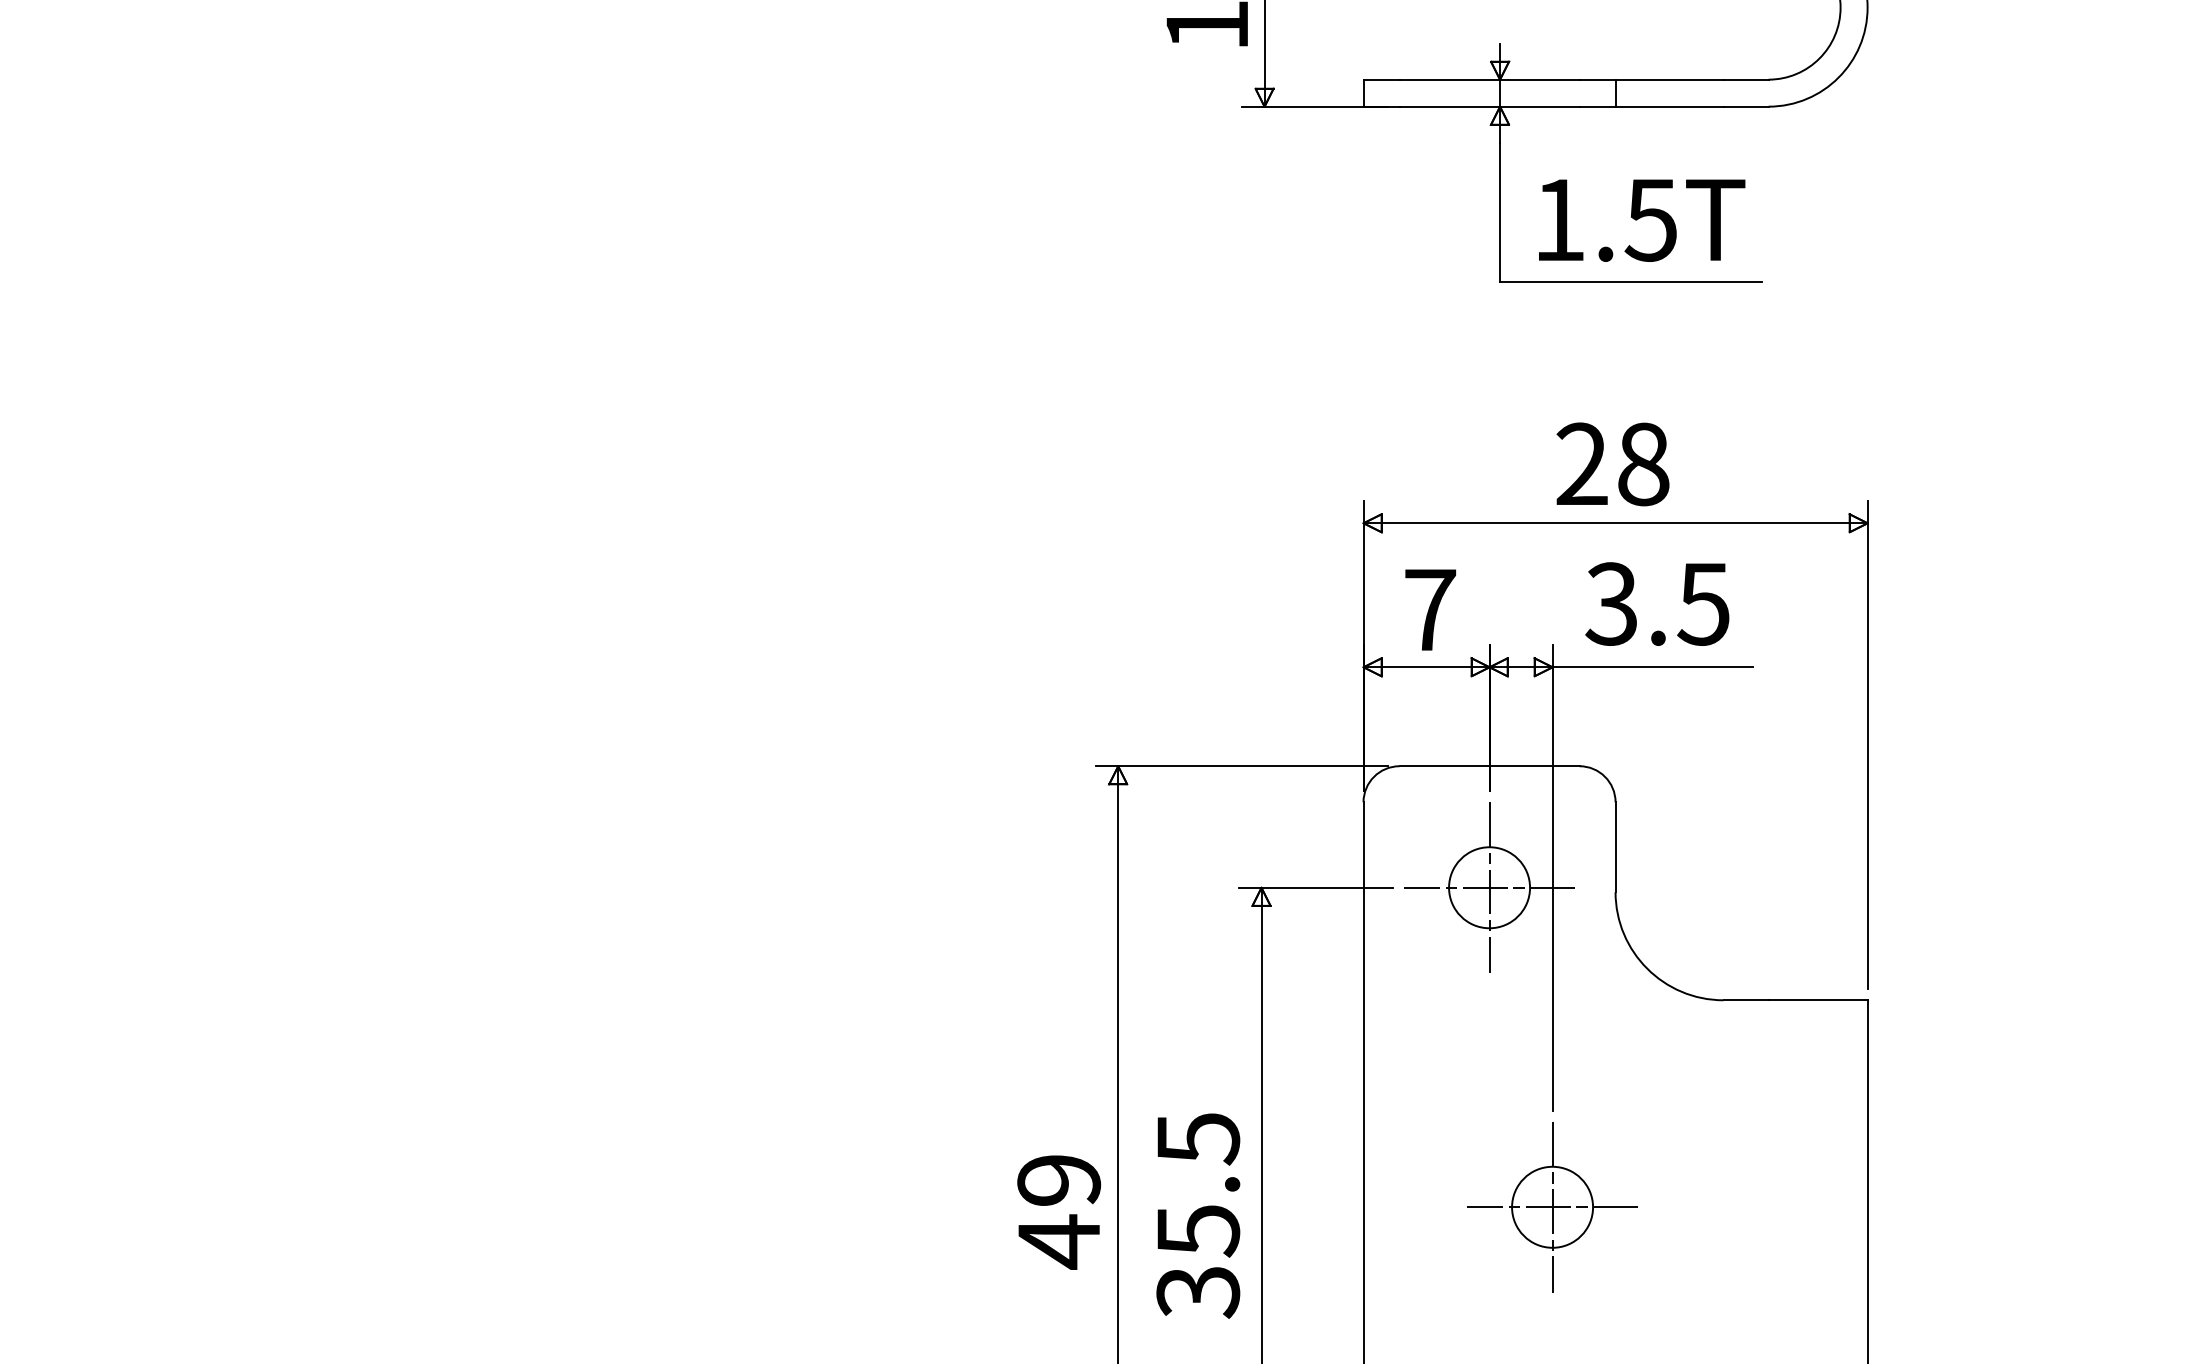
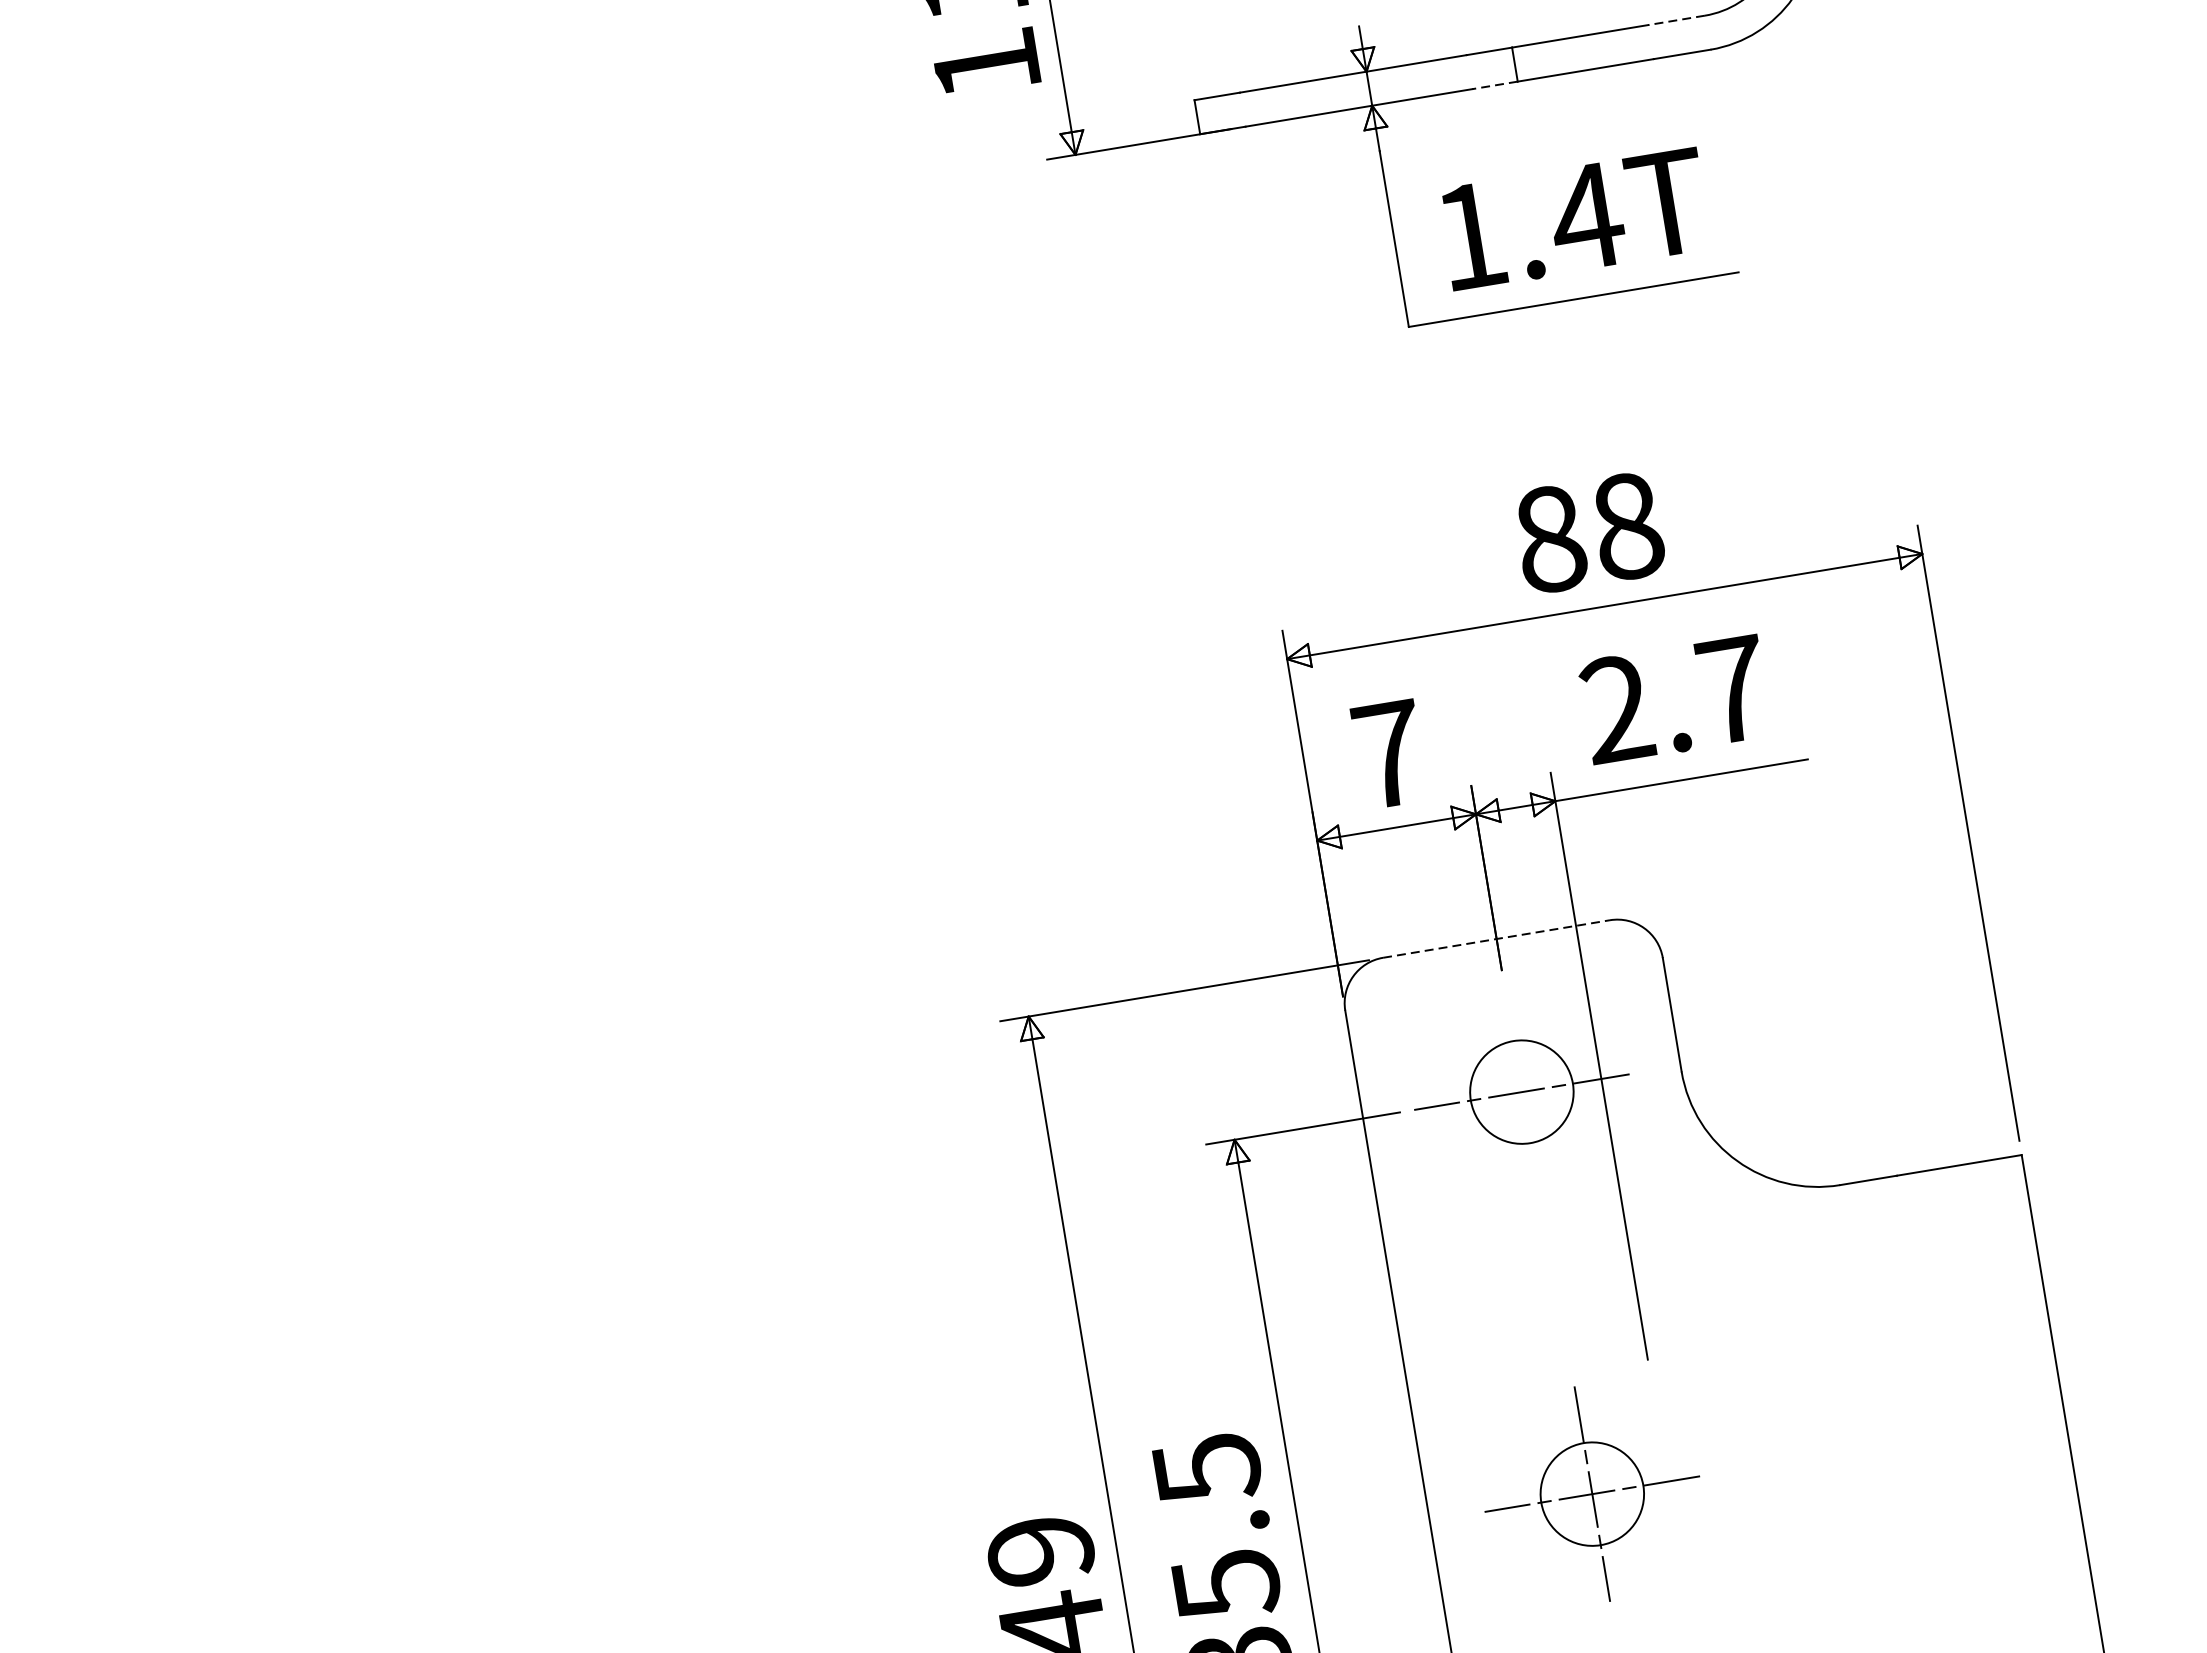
line: (1746, 79) -> (1677, 20), solid -> dashed
line: (1597, 106) -> (1494, 85), solid -> dashed
text: (1651, 220) -> (1586, 217), 1.5T -> 1.4T
text: (1582, 464) -> (1550, 539), 28 -> 88
text: (1657, 603) -> (1674, 698), 3.5 -> 2.7
line: (1490, 766) -> (1497, 939), solid -> dashed
line: (1489, 887) -> (1521, 1091), removed
part: (1552, 1207) -> (1592, 1494), moved

